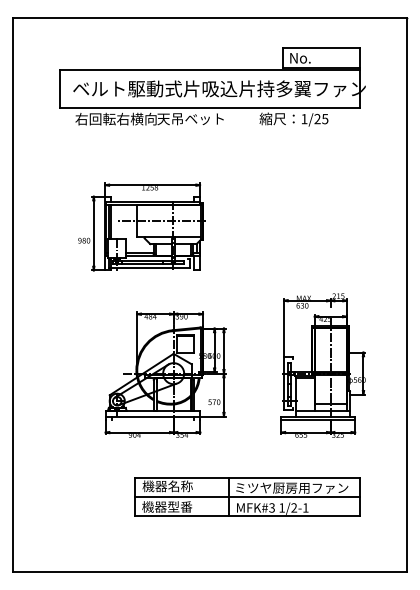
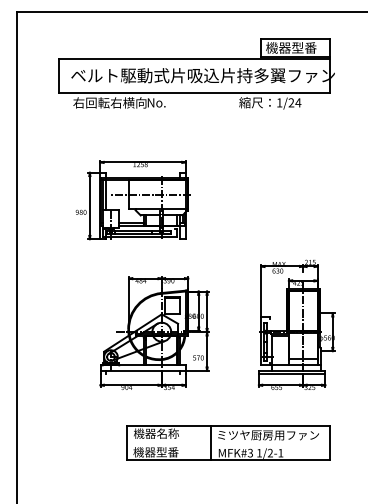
text: (317, 57) -> (291, 47), No. -> 機器型番
text: (190, 119) -> (176, 103), 天吊ベット -> No.
text: (324, 119) -> (297, 103), 1/25 -> 1/24
line: (247, 497) -> (228, 443), removed

